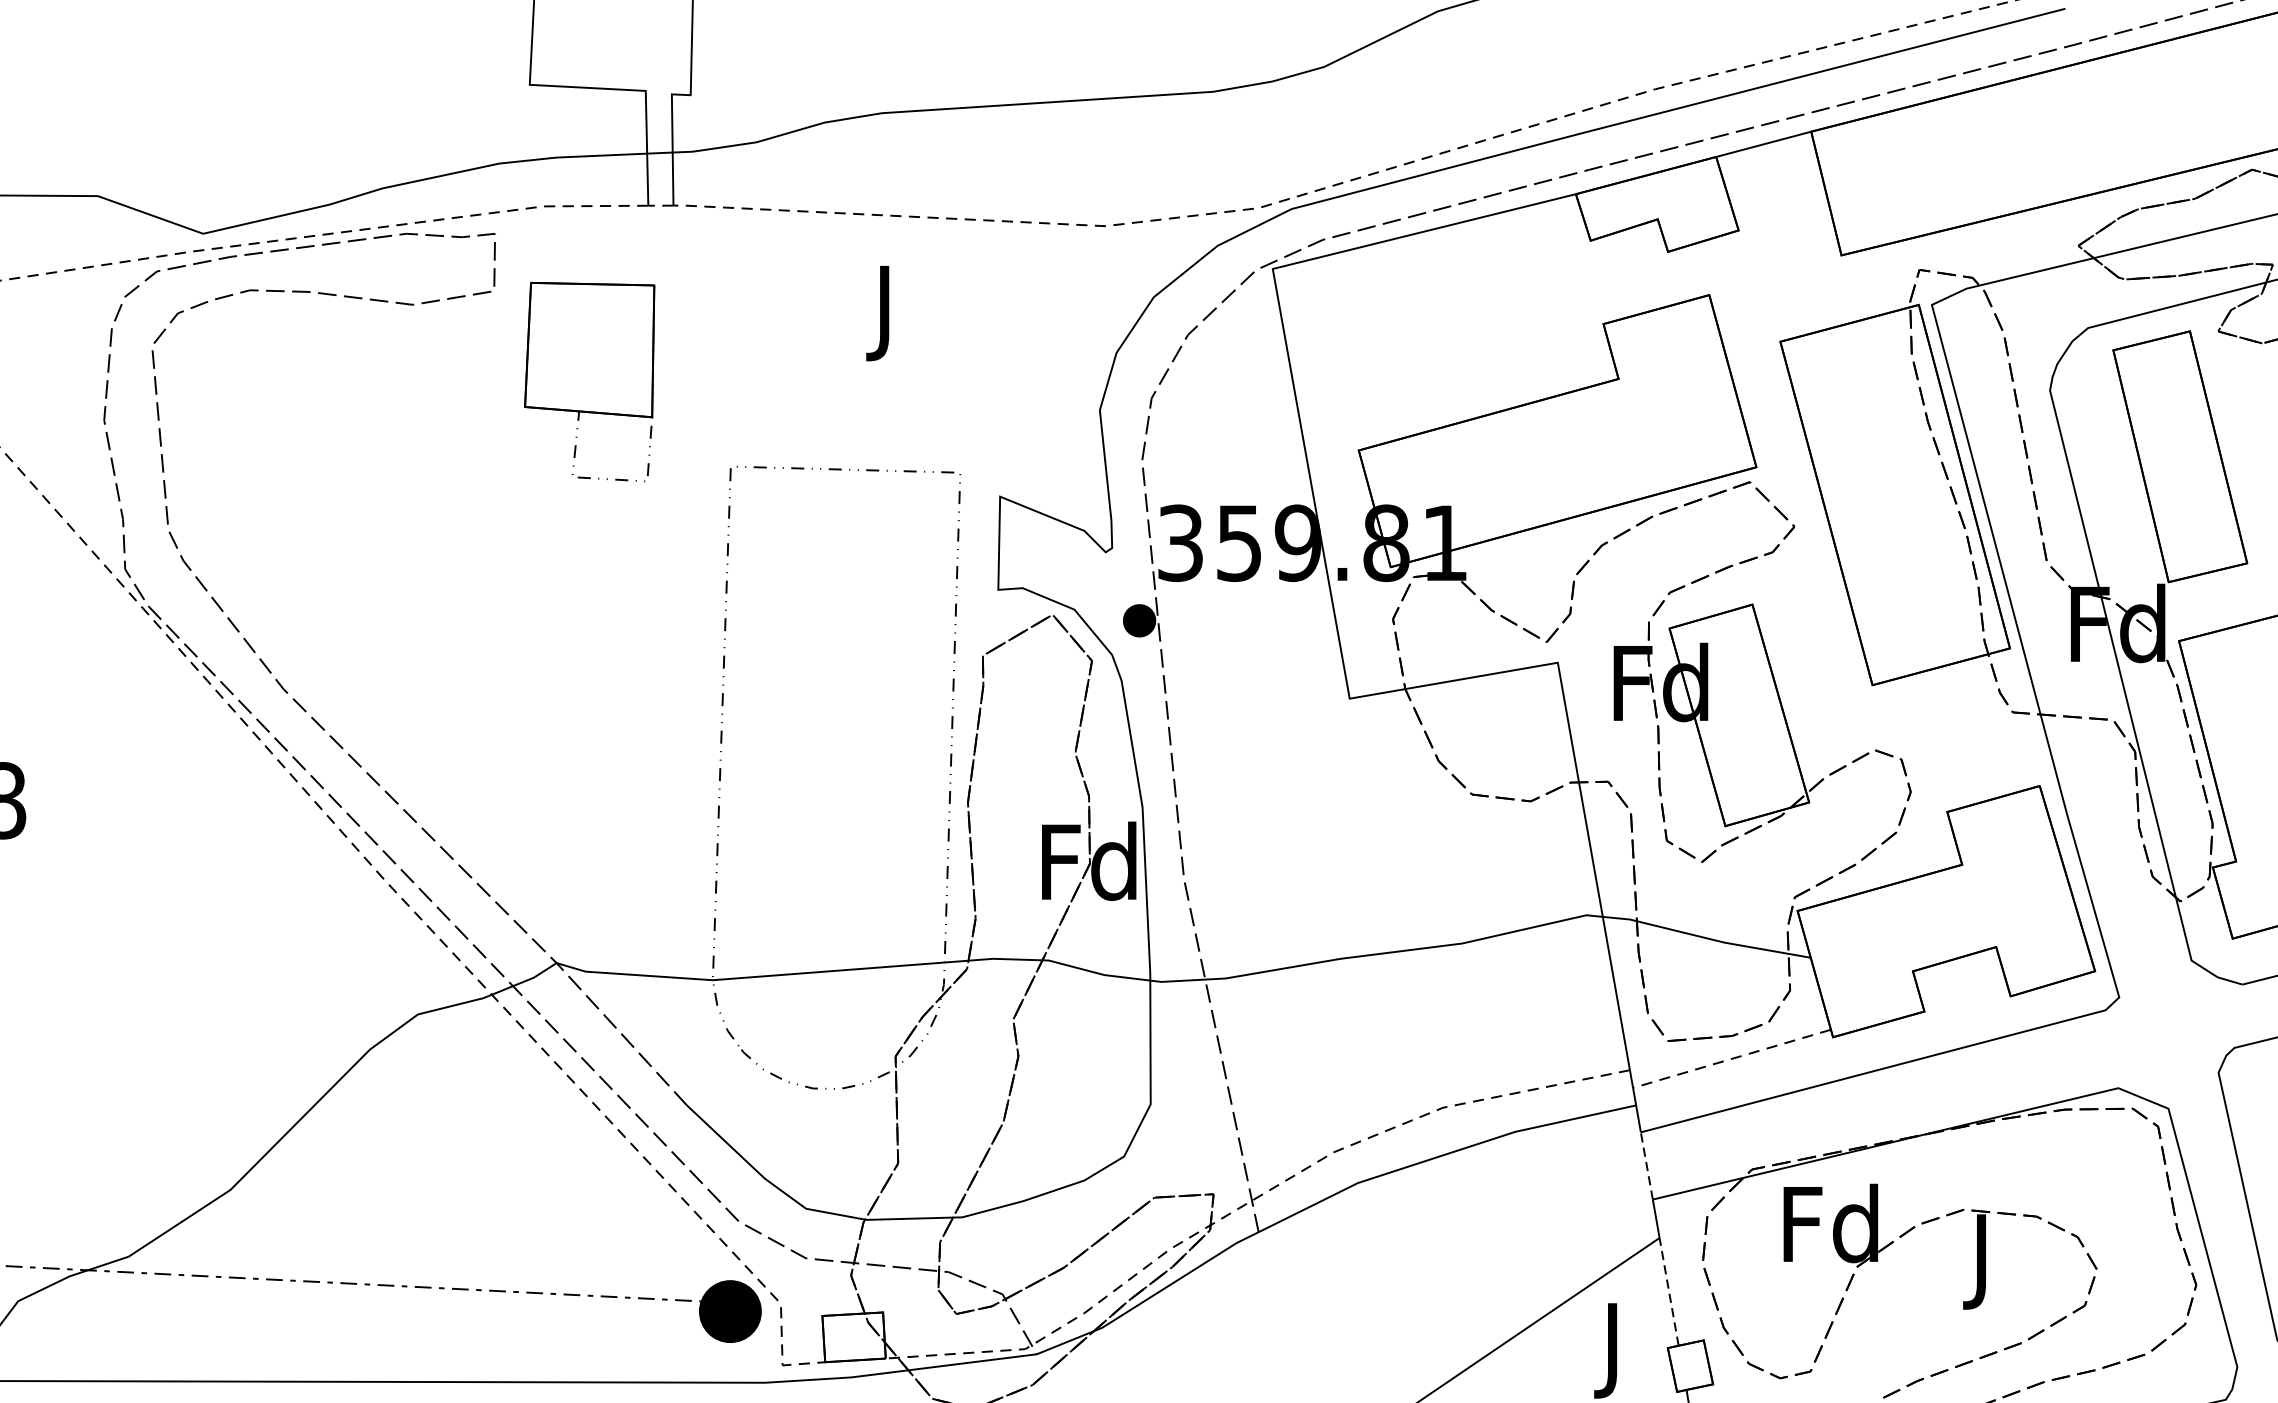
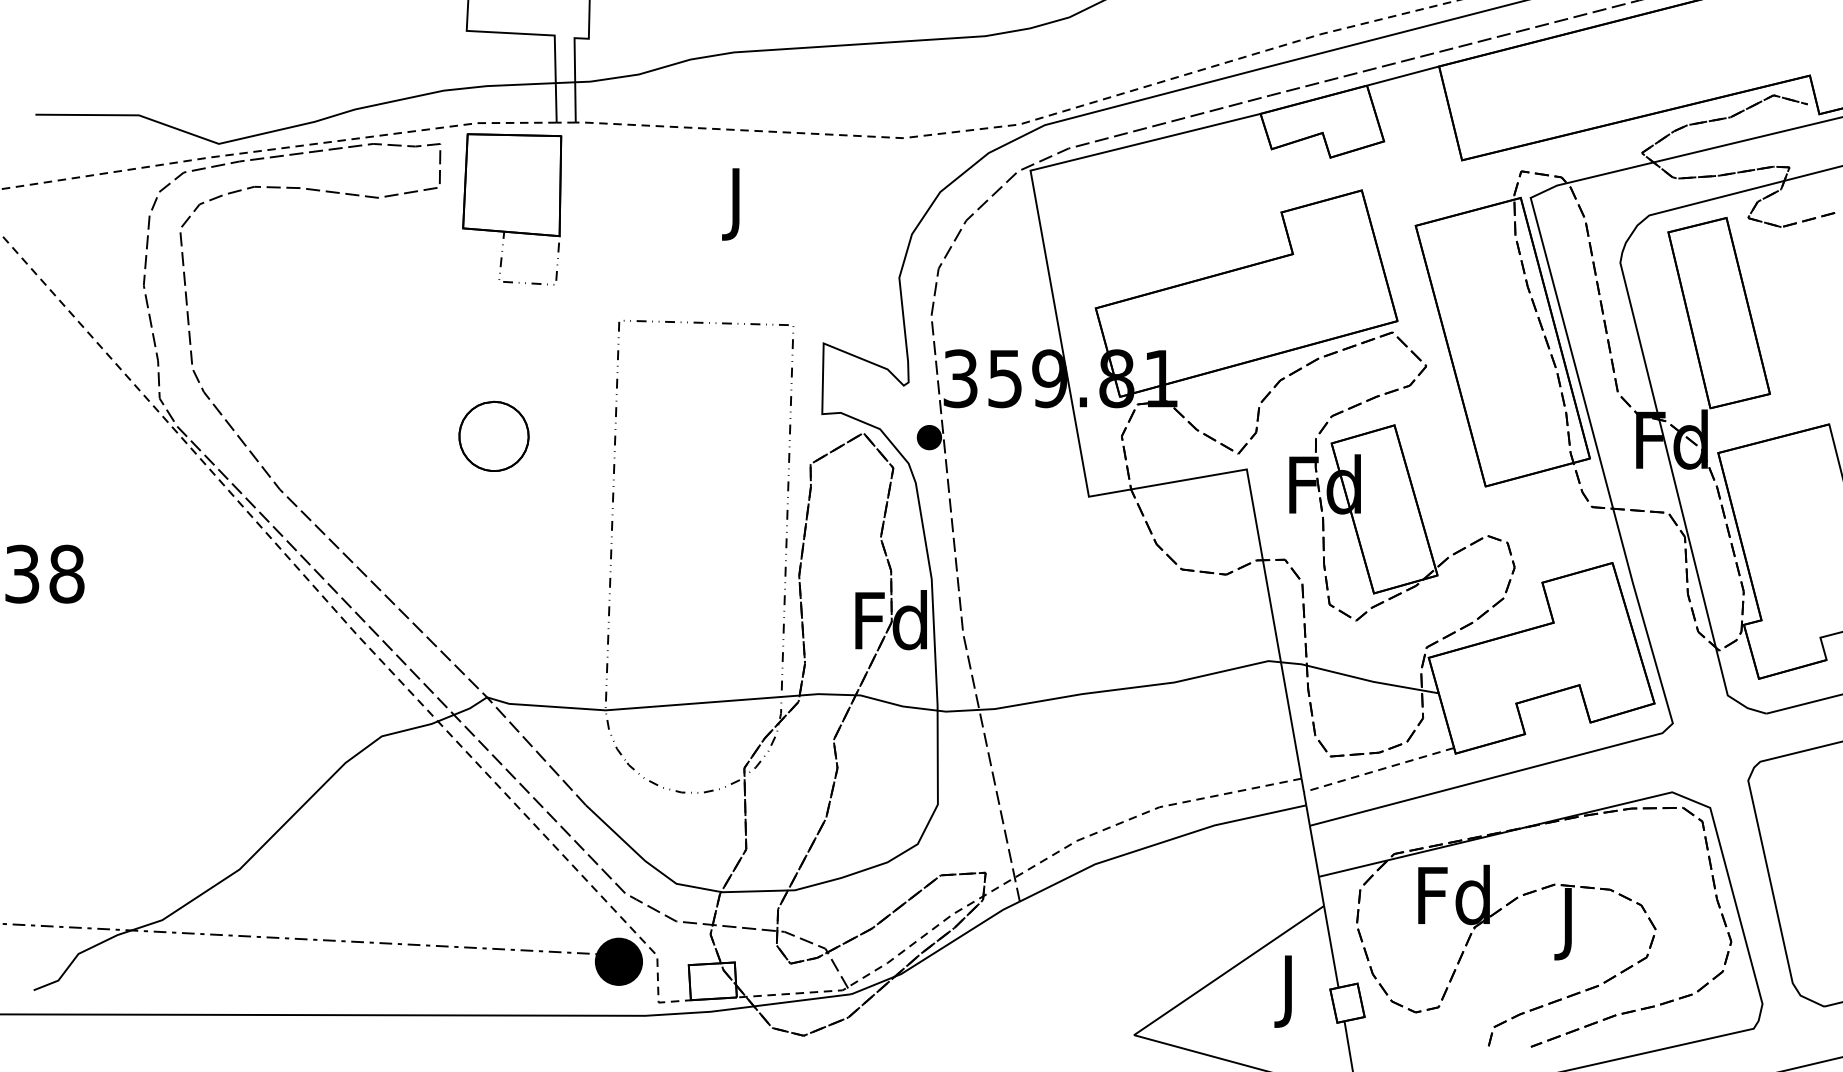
part: (590, 382) -> (512, 209), moved
part: (565, 618) -> (493, 435), added
line: (1646, 1166) -> (1314, 851), dashed -> solid
line: (1669, 1291) -> (1331, 946), dashed -> solid

